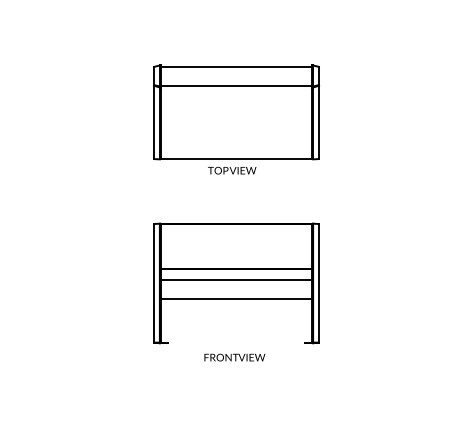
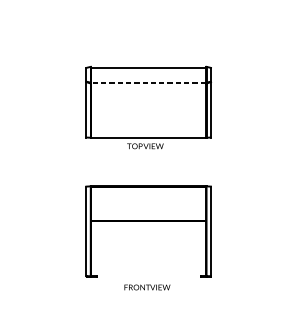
line: (236, 86) -> (148, 82), solid -> dashed
line: (236, 280) -> (148, 229), removed
line: (236, 299) -> (148, 243), removed

